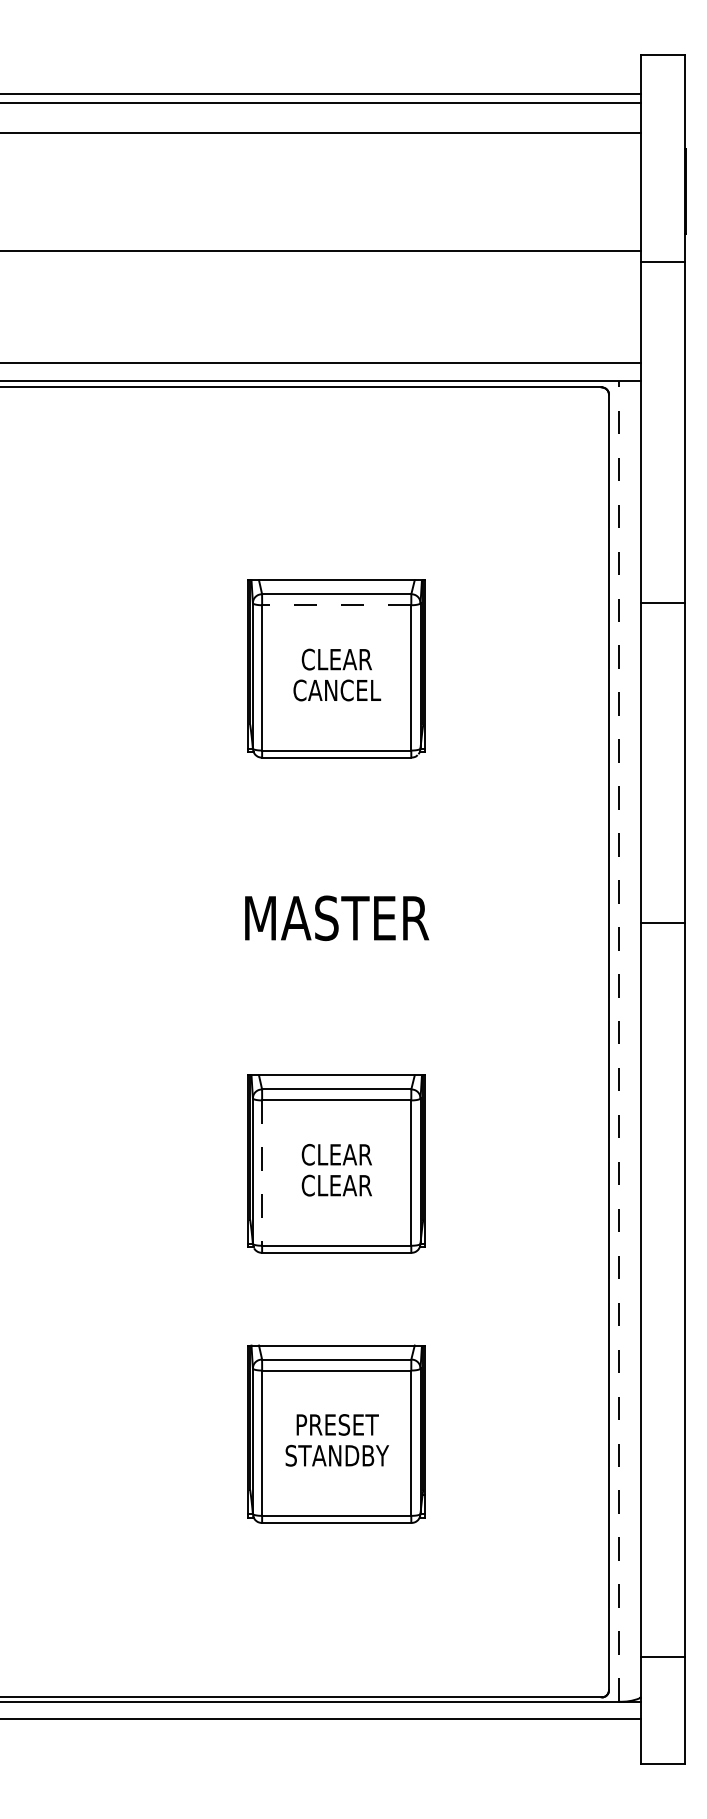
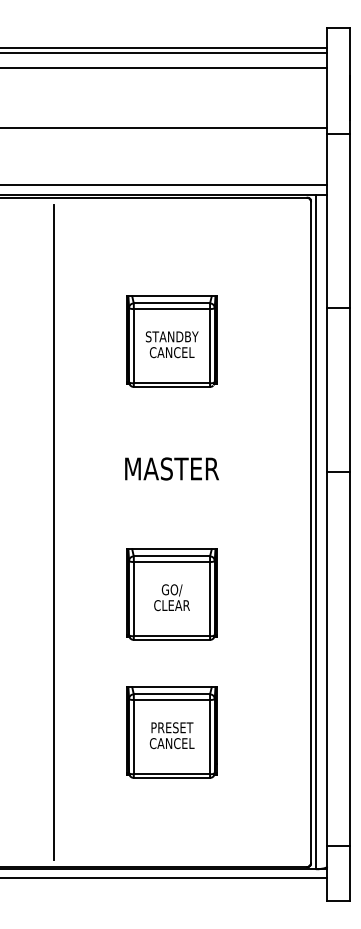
line: (335, 606) -> (171, 309), dashed -> solid
text: (335, 658) -> (171, 336), CLEAR -> STANDBY
line: (617, 1040) -> (315, 531), dashed -> solid
line: (104, 1042) -> (53, 532), added
text: (335, 1156) -> (171, 590), CLEAR -> GO/
line: (261, 1173) -> (133, 599), dashed -> solid
text: (335, 1455) -> (171, 743), STANDBY -> CANCEL

